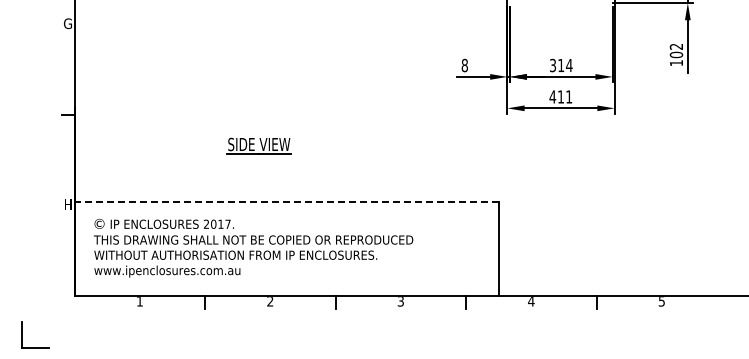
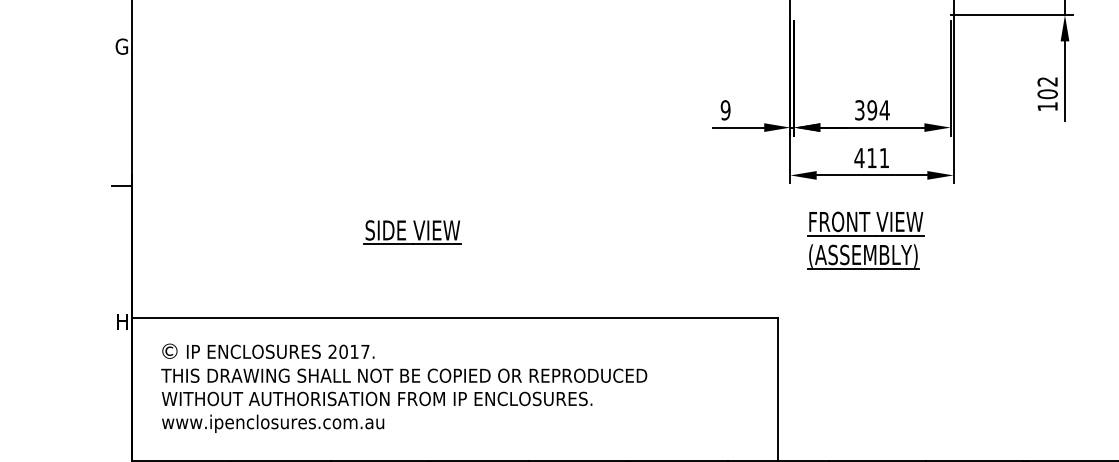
text: (464, 65) -> (725, 110), 8 -> 9
text: (561, 65) -> (872, 110), 314 -> 394
part: (556, 151) -> (865, 241), added
line: (286, 202) -> (454, 318), dashed -> solid

